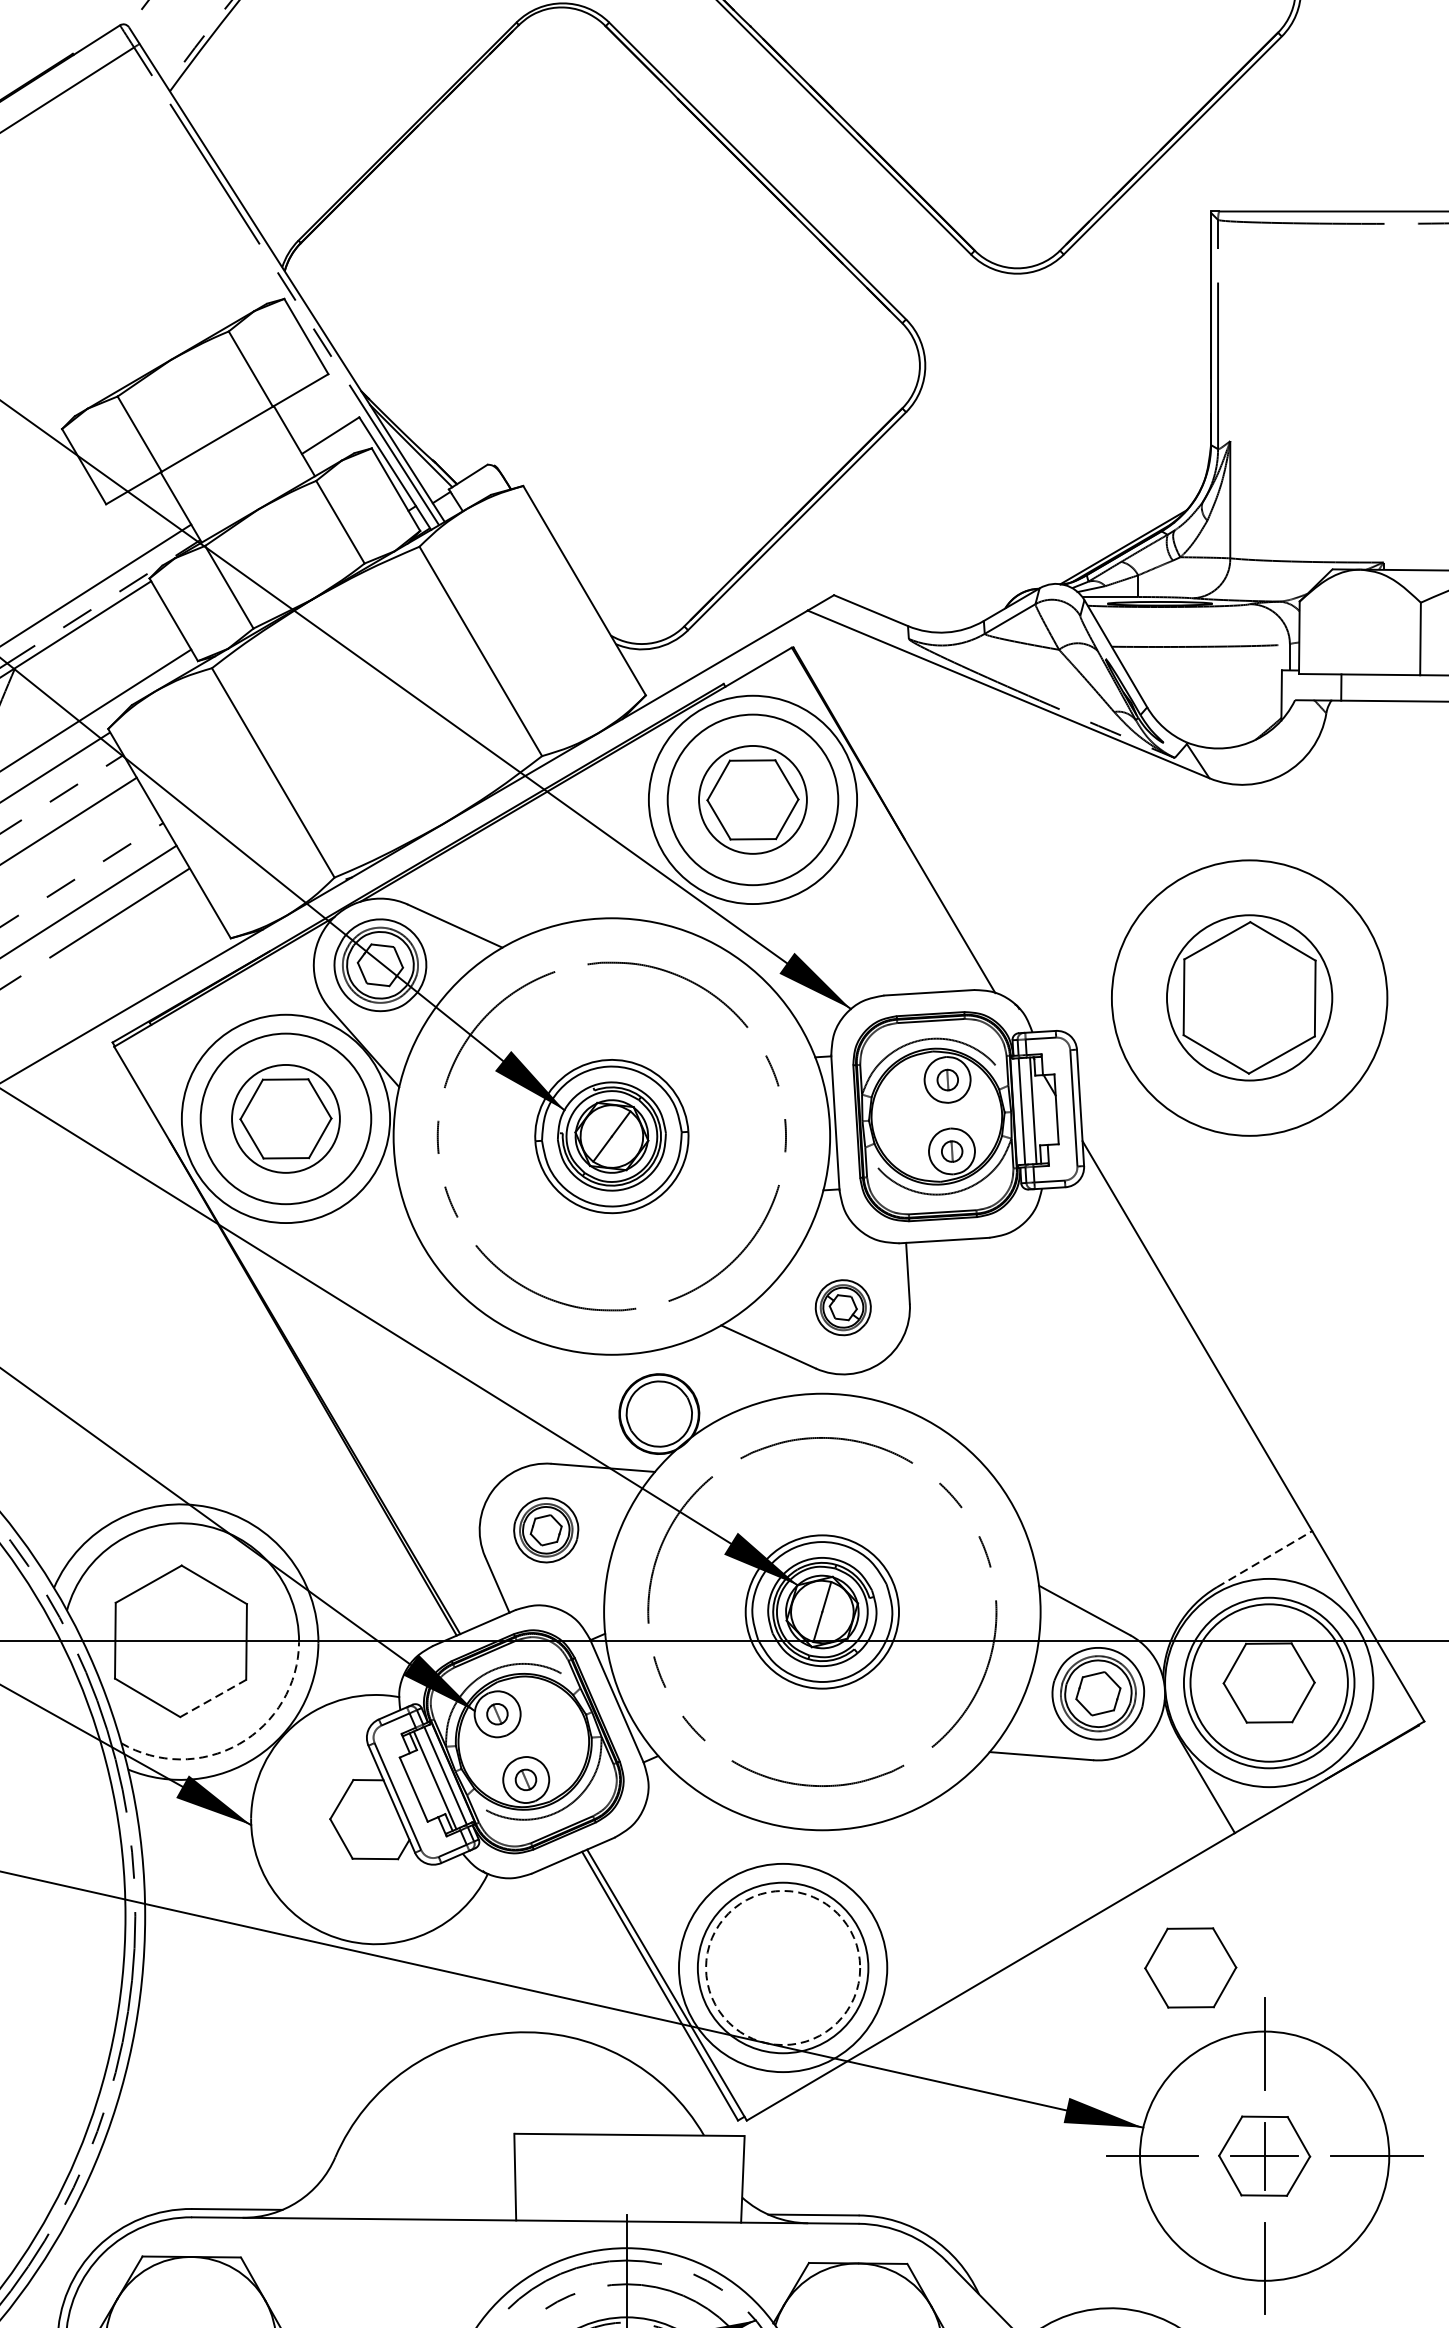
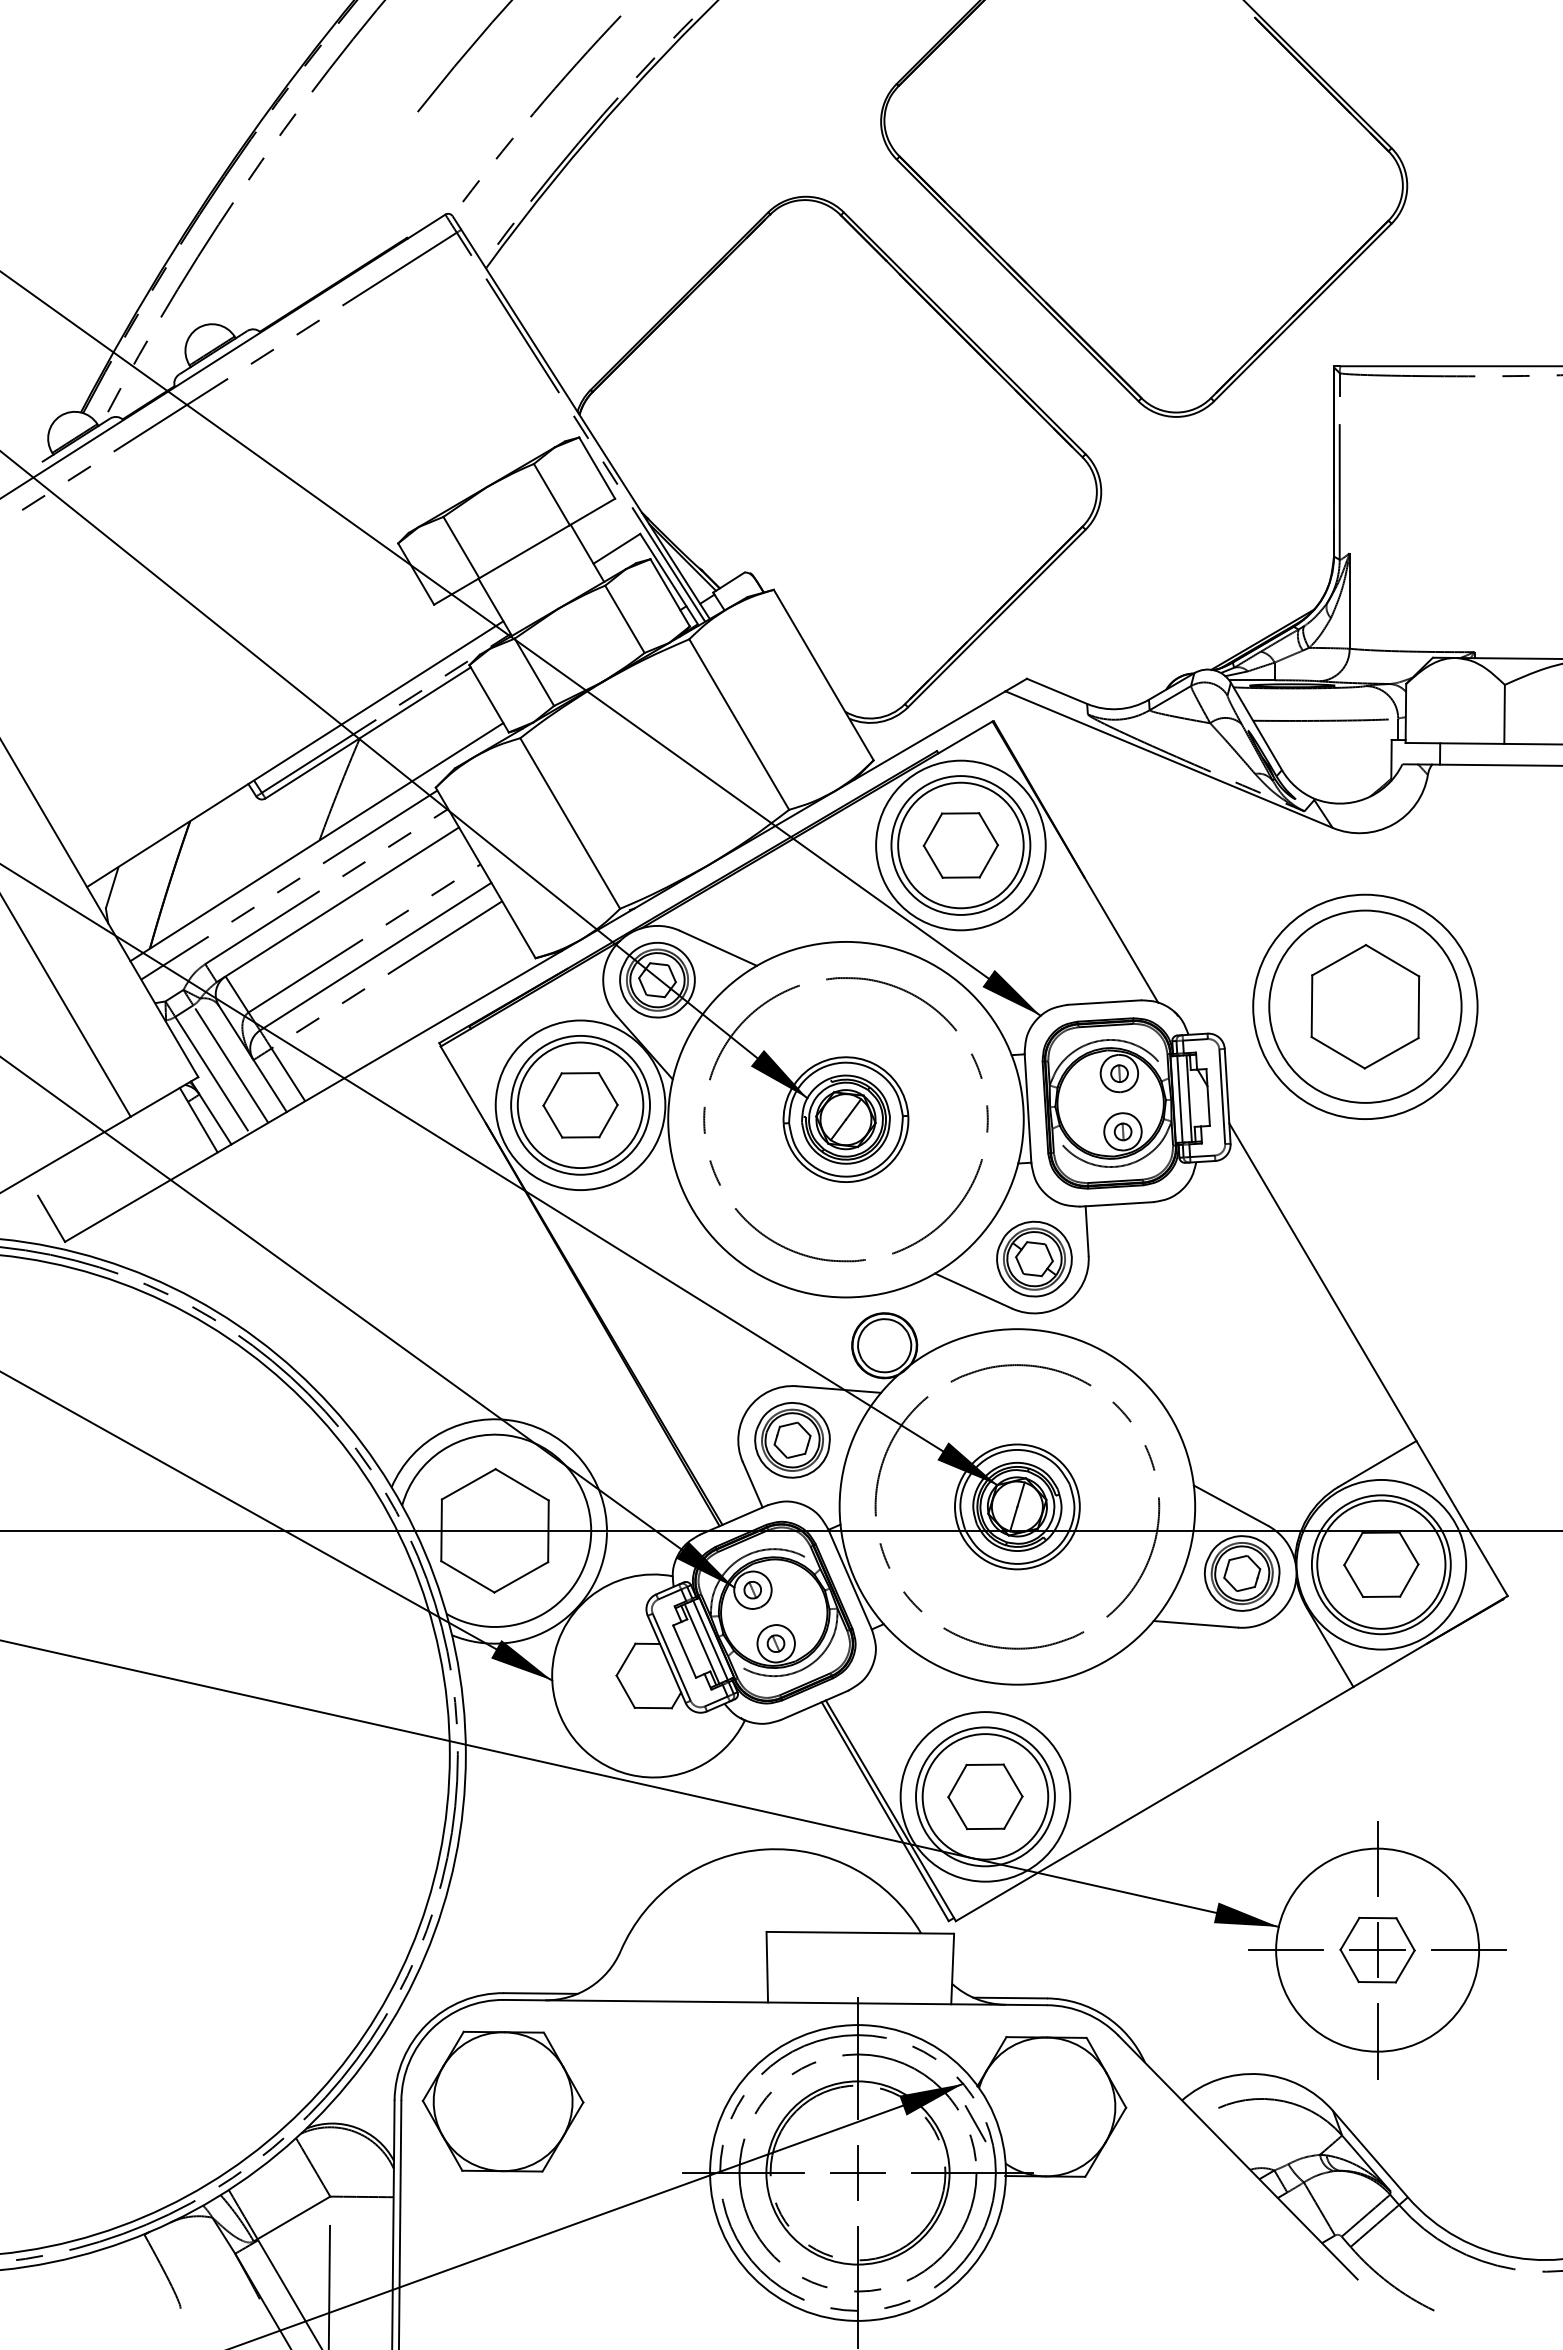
circle: (752, 799) -> (960, 845), size x1.43
circle: (1249, 997) -> (1365, 1006), size x1.43
circle: (285, 1119) -> (580, 1105), size x1.43
part: (843, 1306) -> (1034, 1258), size x1.67
part: (546, 1530) -> (792, 1440), size x1.43
line: (1265, 1558) -> (1378, 1463), dashed -> solid
line: (213, 1698) -> (521, 1577), dashed -> solid
arc: (239, 1744) -> (542, 1614), dashed -> solid
circle: (783, 1967) -> (985, 1796), dashed -> solid
part: (1190, 1967) -> (985, 1796), moved

